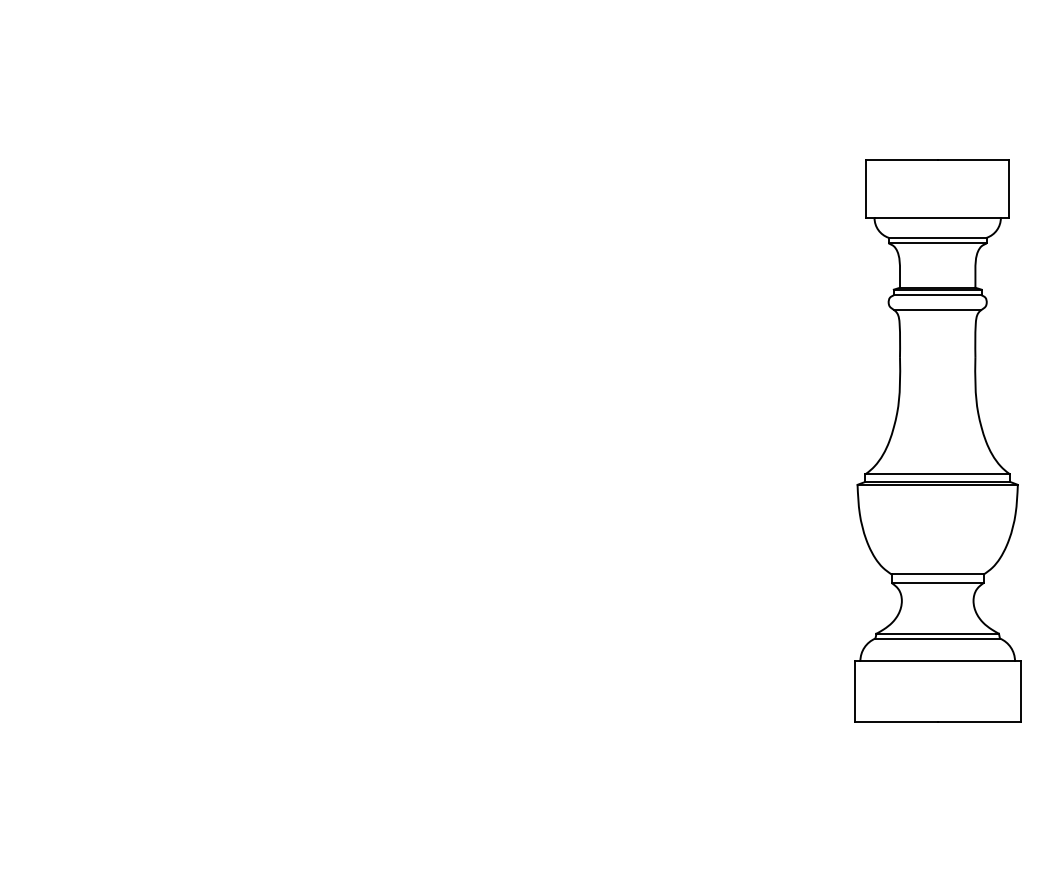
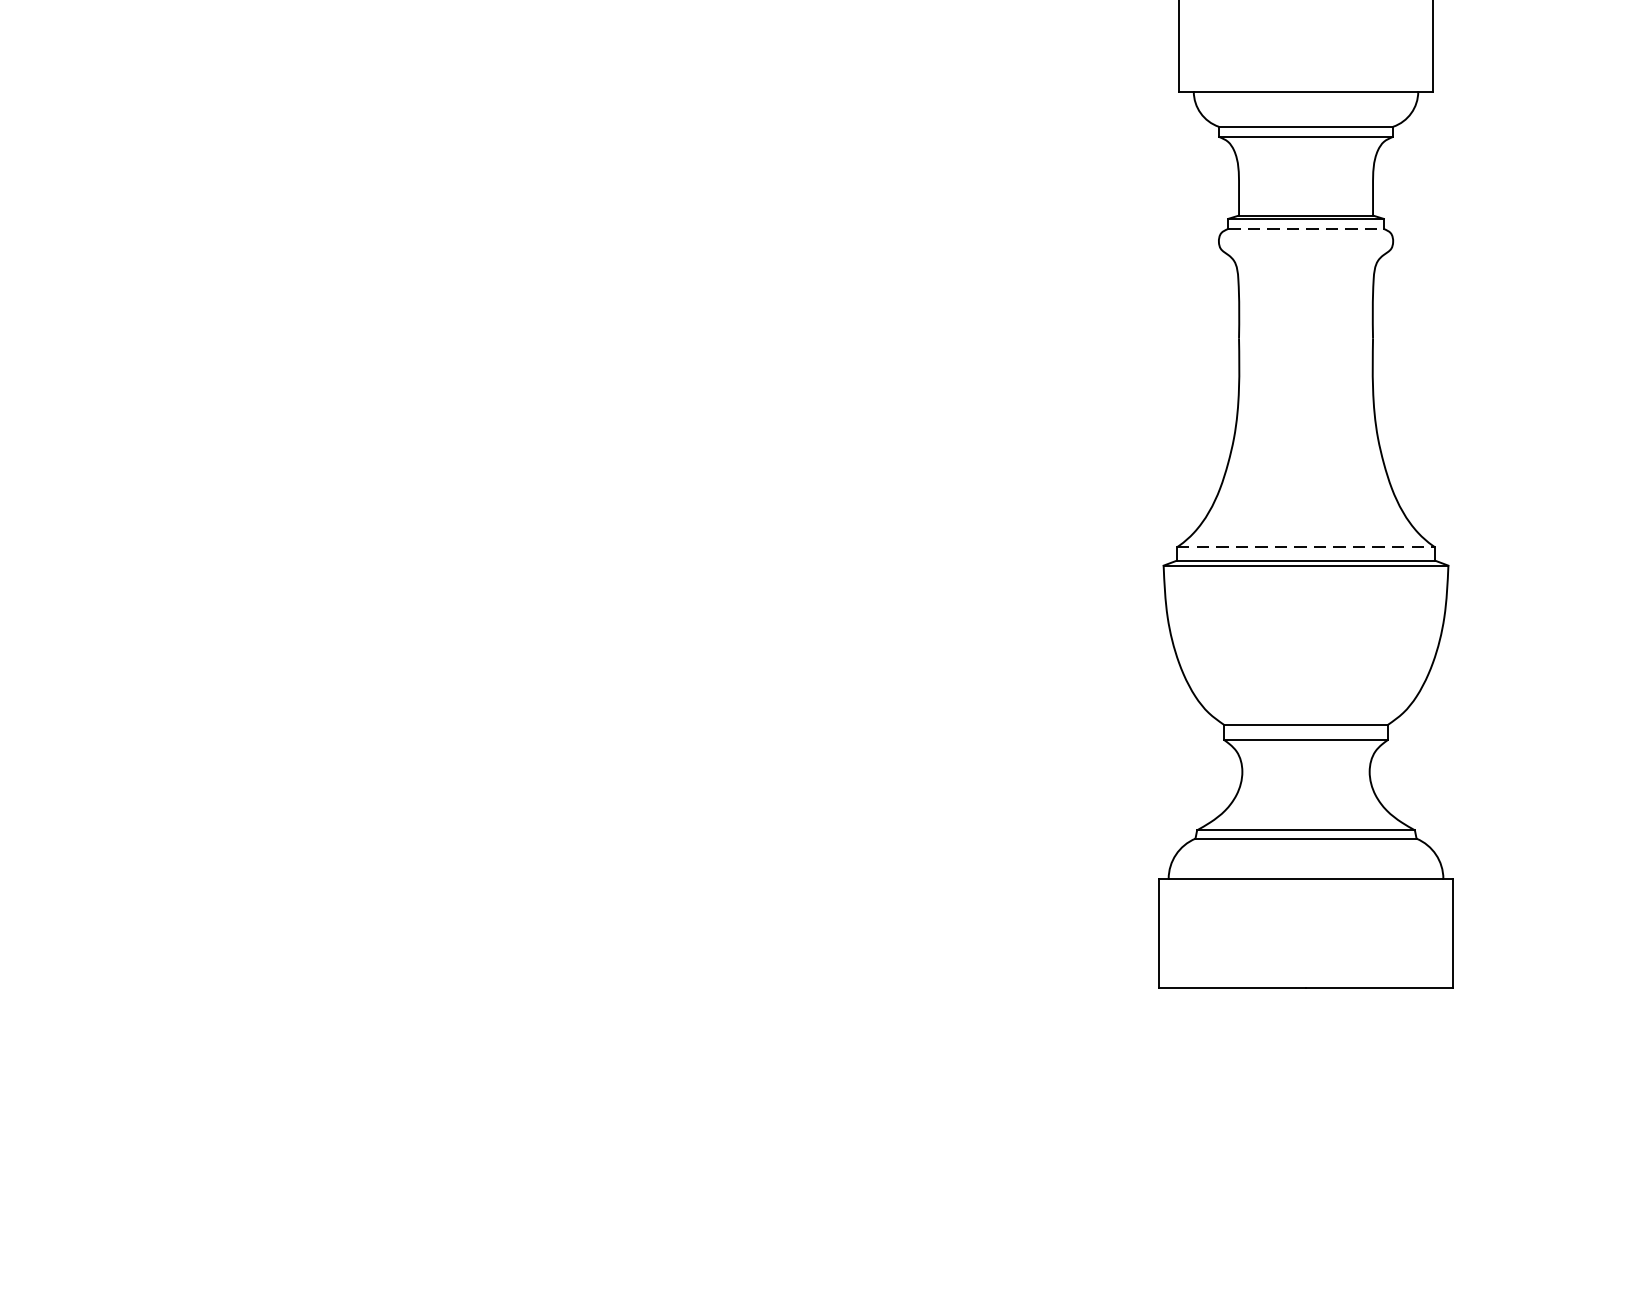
line: (937, 295) -> (1305, 229), solid -> dashed
line: (937, 310) -> (1305, 255), removed
line: (937, 474) -> (1305, 547), solid -> dashed

